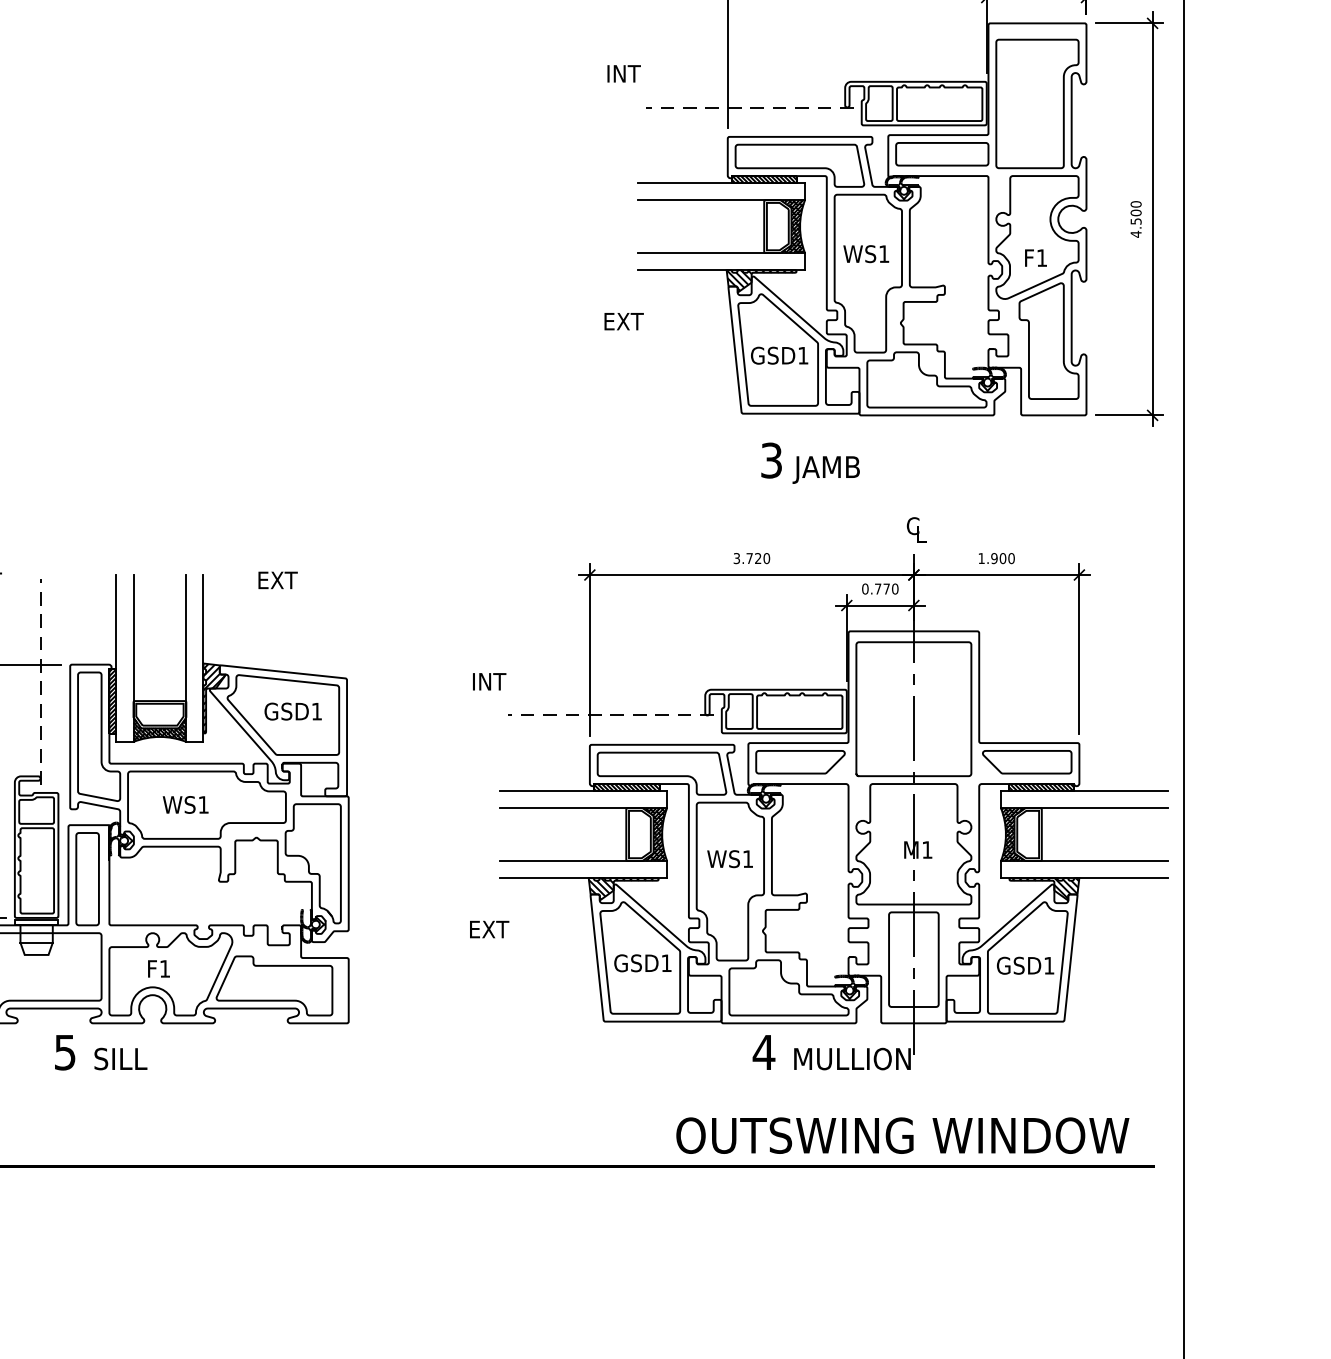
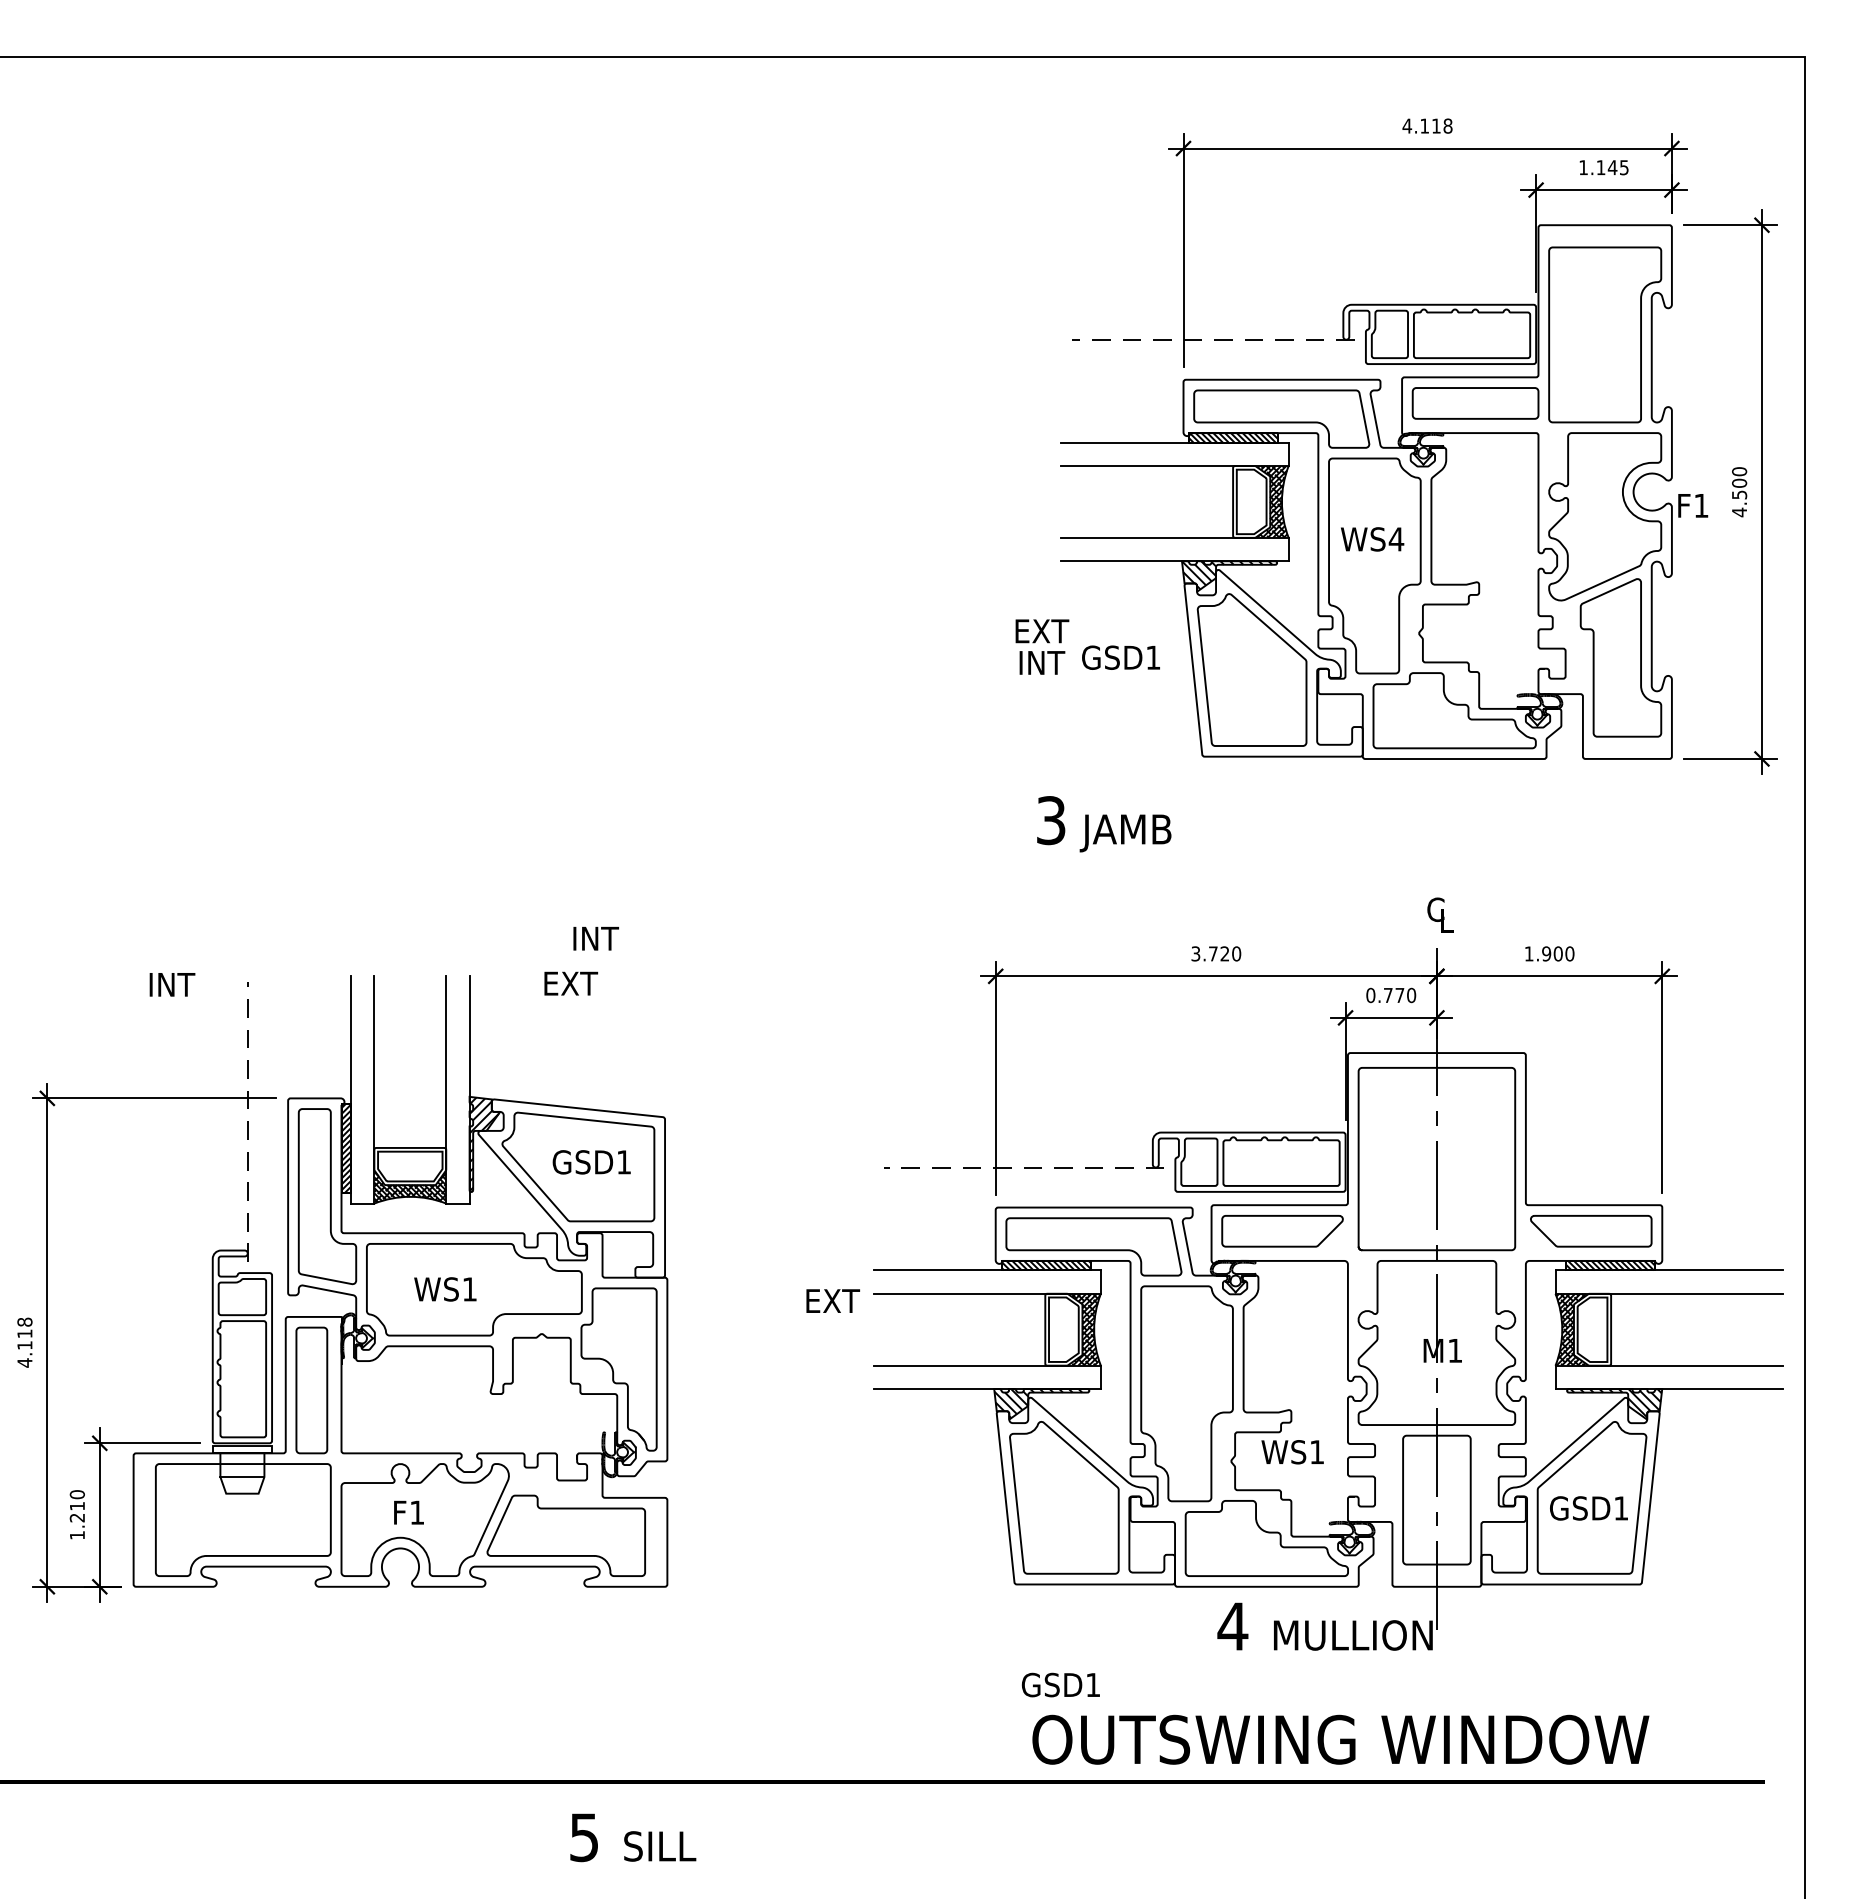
text: (624, 73) -> (1042, 662), moved
text: (884, 254) -> (1396, 539), WS1 -> WS4
text: (1036, 257) -> (1693, 505), moved
text: (779, 355) -> (1120, 657), moved
text: (810, 463) -> (1104, 824), moved
text: (489, 681) -> (595, 938), moved
text: (729, 859) -> (1292, 1452), moved
text: (489, 929) -> (832, 1300), moved
text: (642, 962) -> (1060, 1684), moved
text: (101, 1052) -> (633, 1837), moved
text: (902, 1135) -> (1340, 1739), moved

